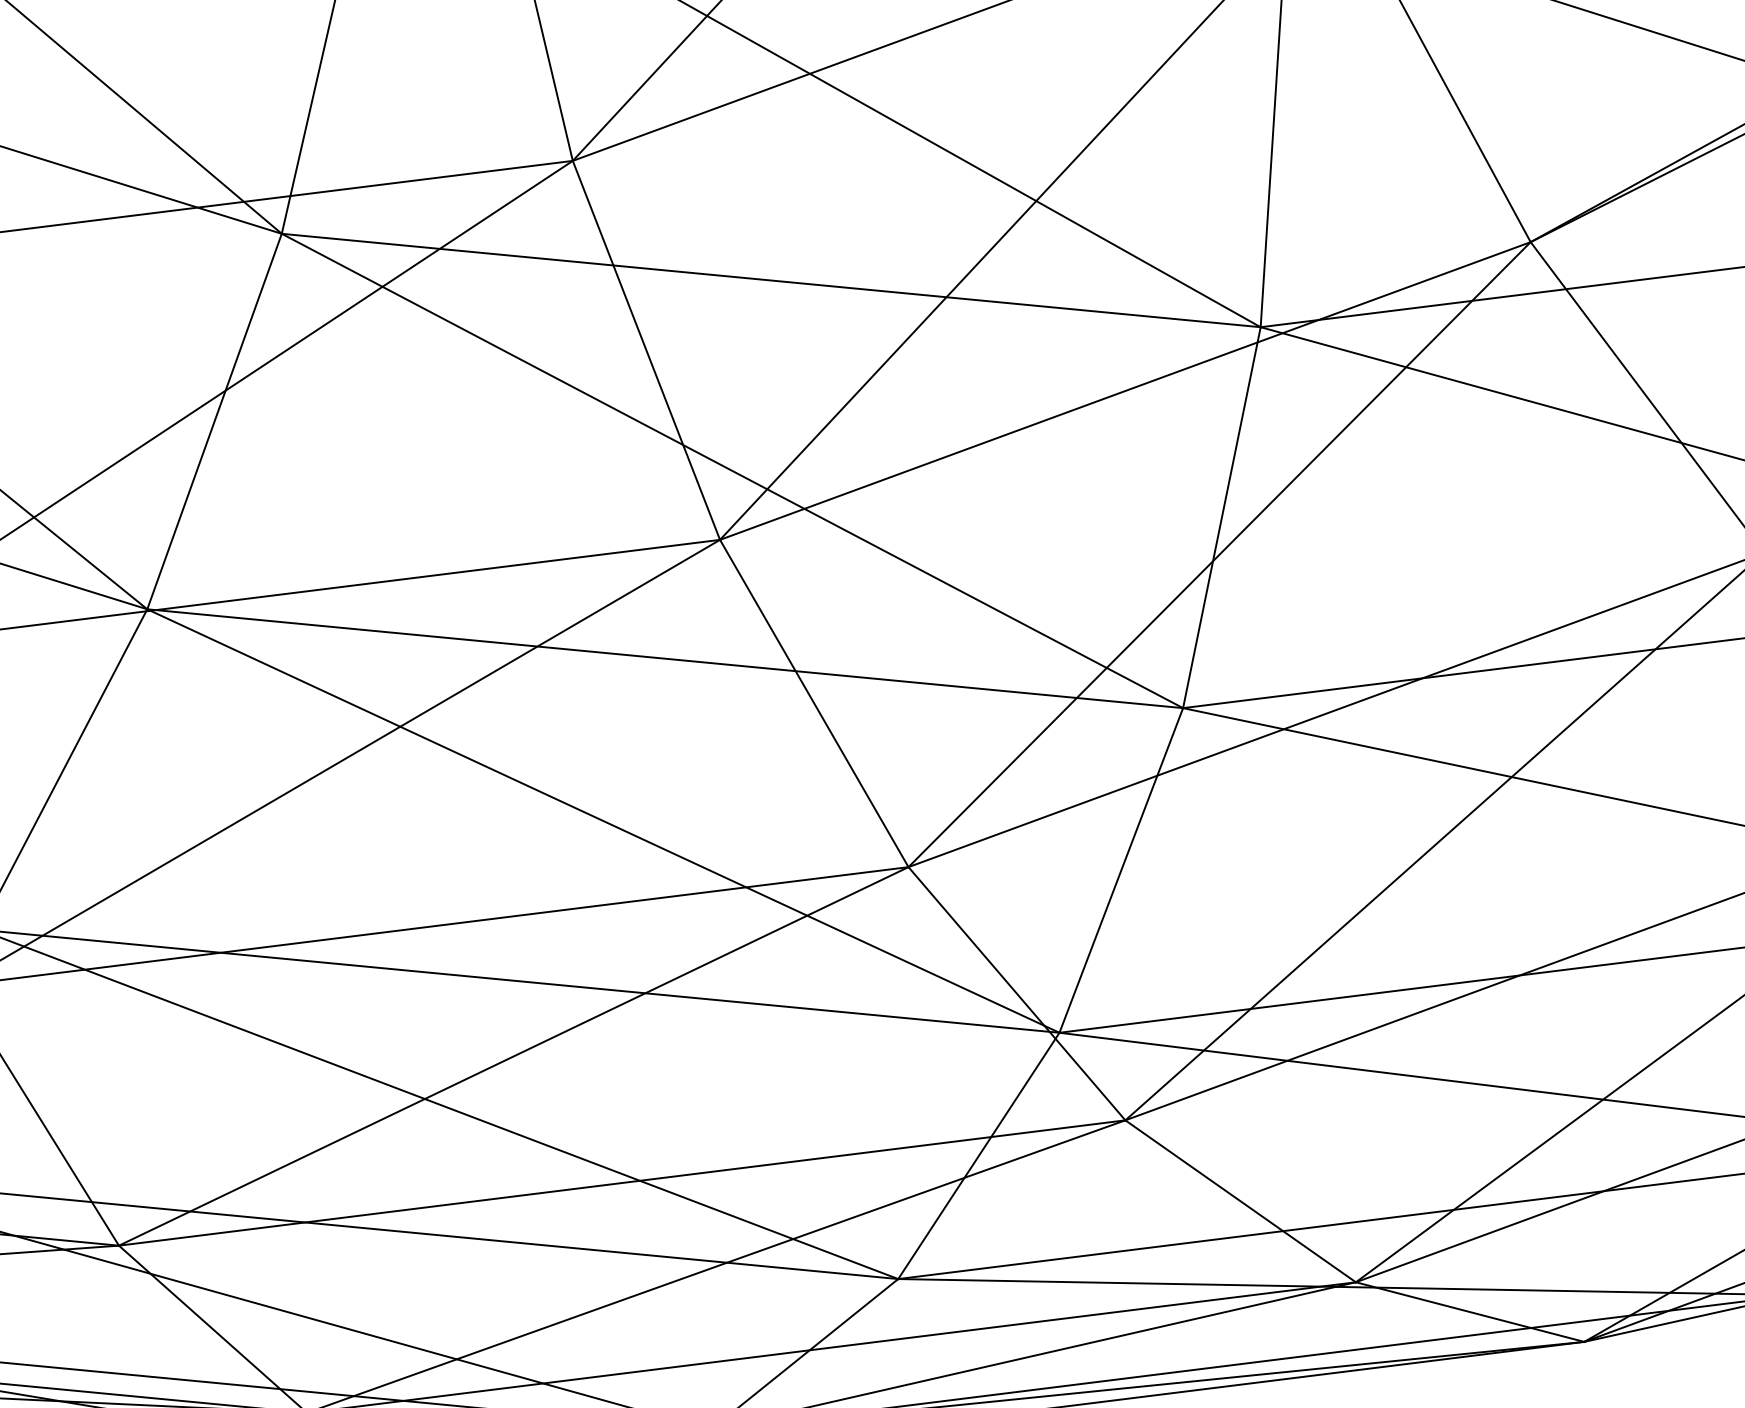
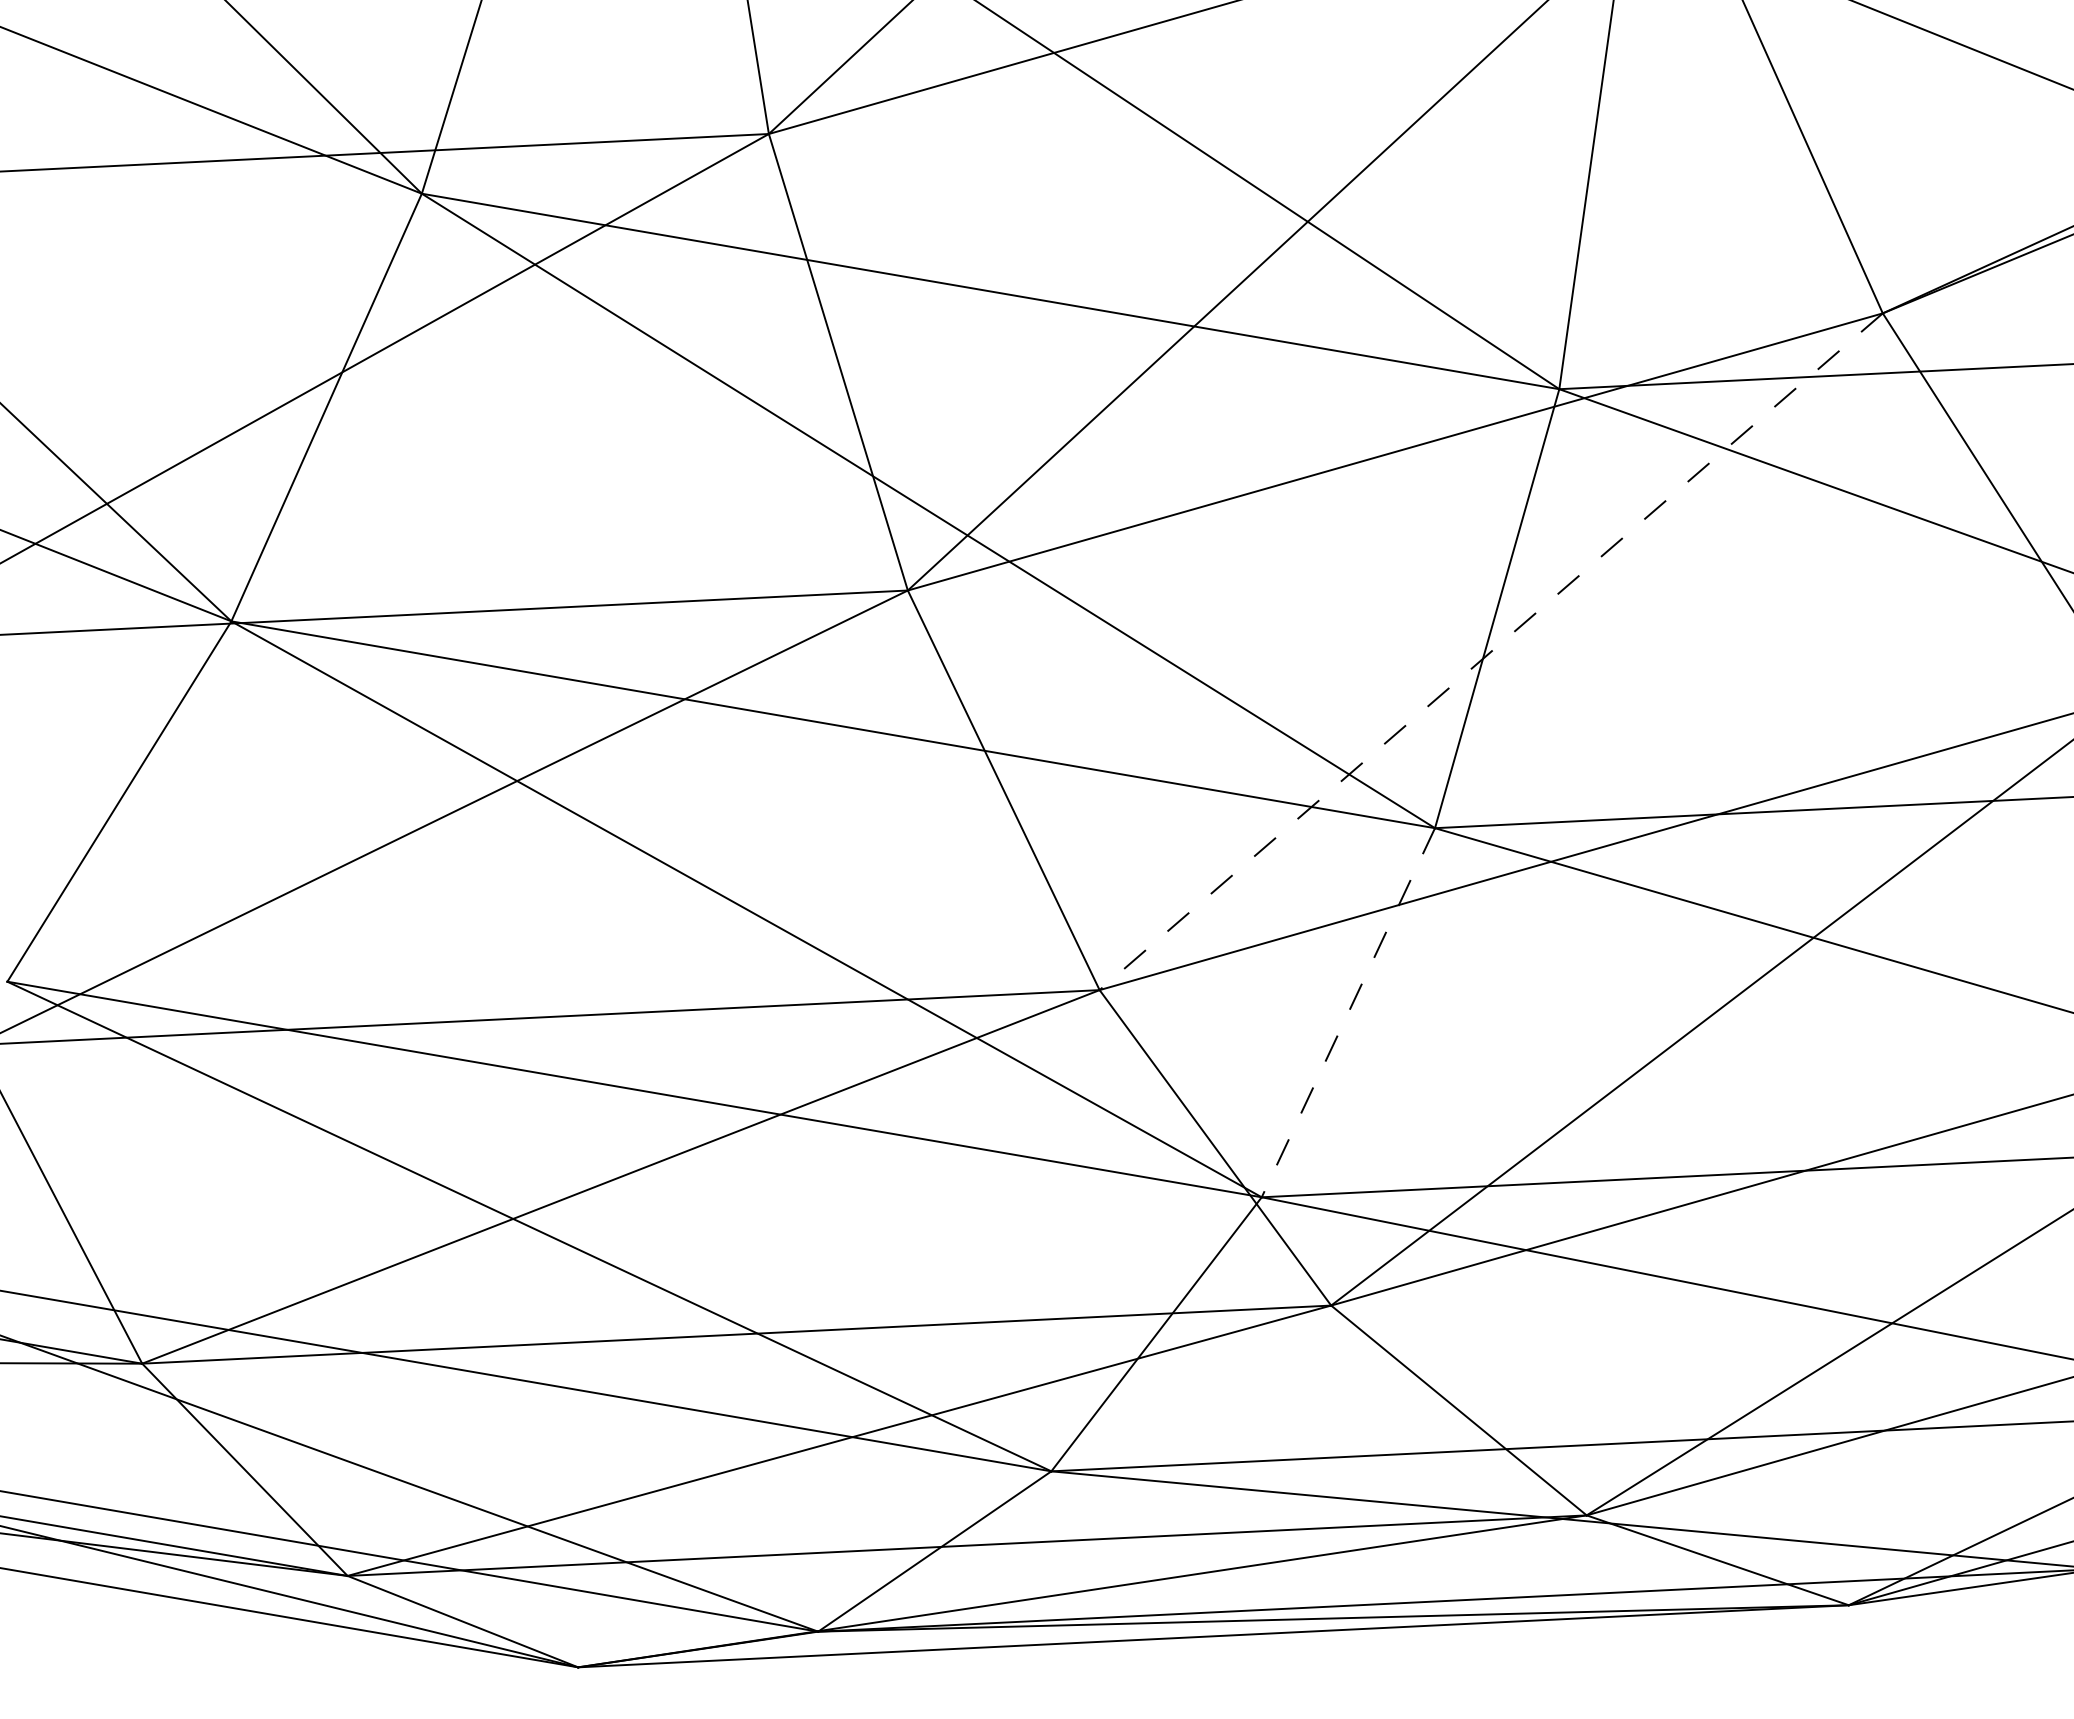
line: (1219, 554) -> (1491, 651), solid -> dashed
line: (1121, 870) -> (1348, 1012), solid -> dashed

